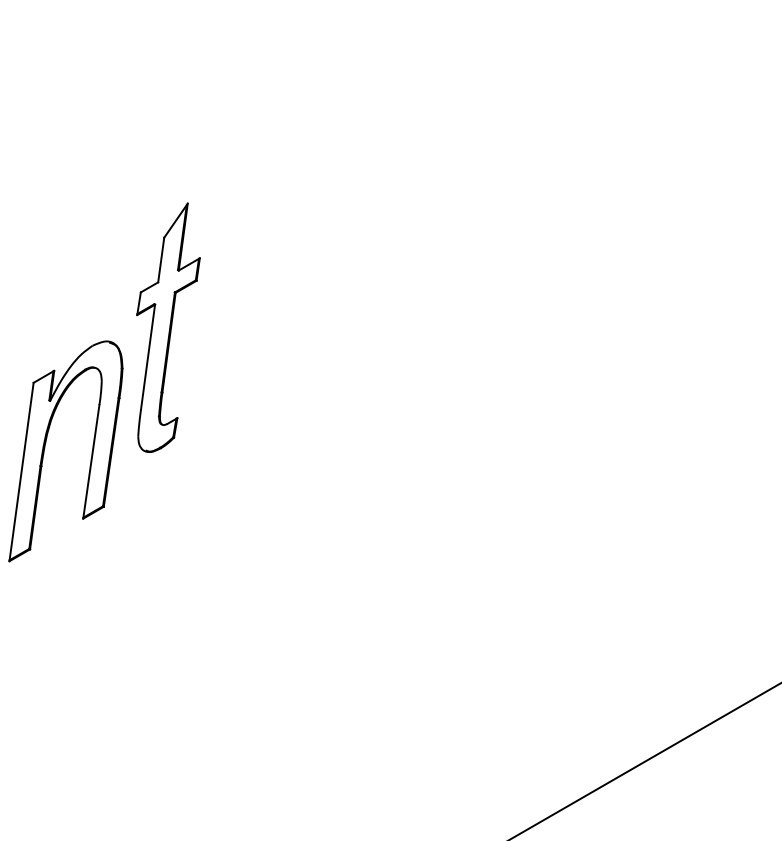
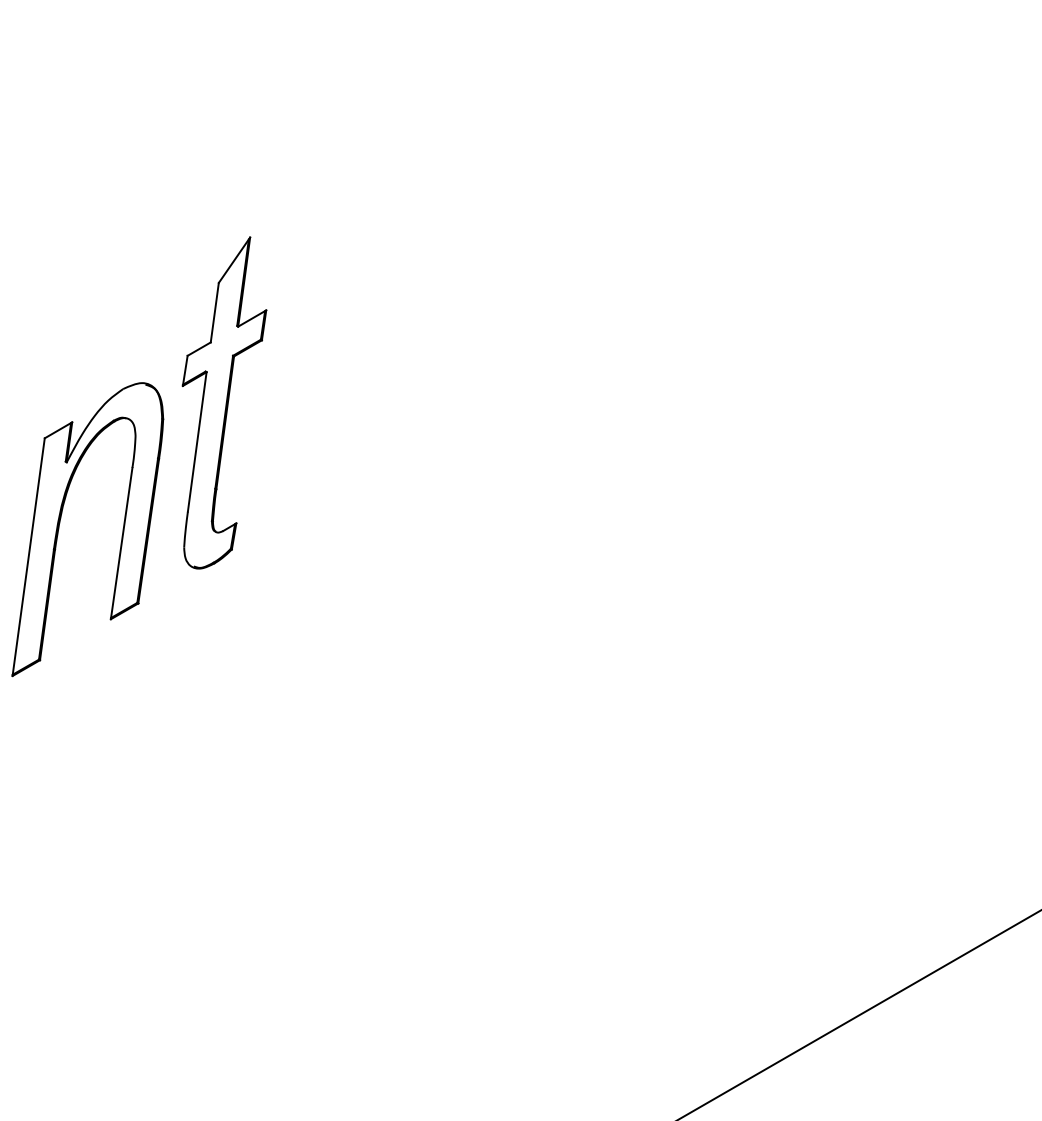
part: (168, 327) -> (224, 402), moved
part: (45, 446) -> (60, 523), moved

